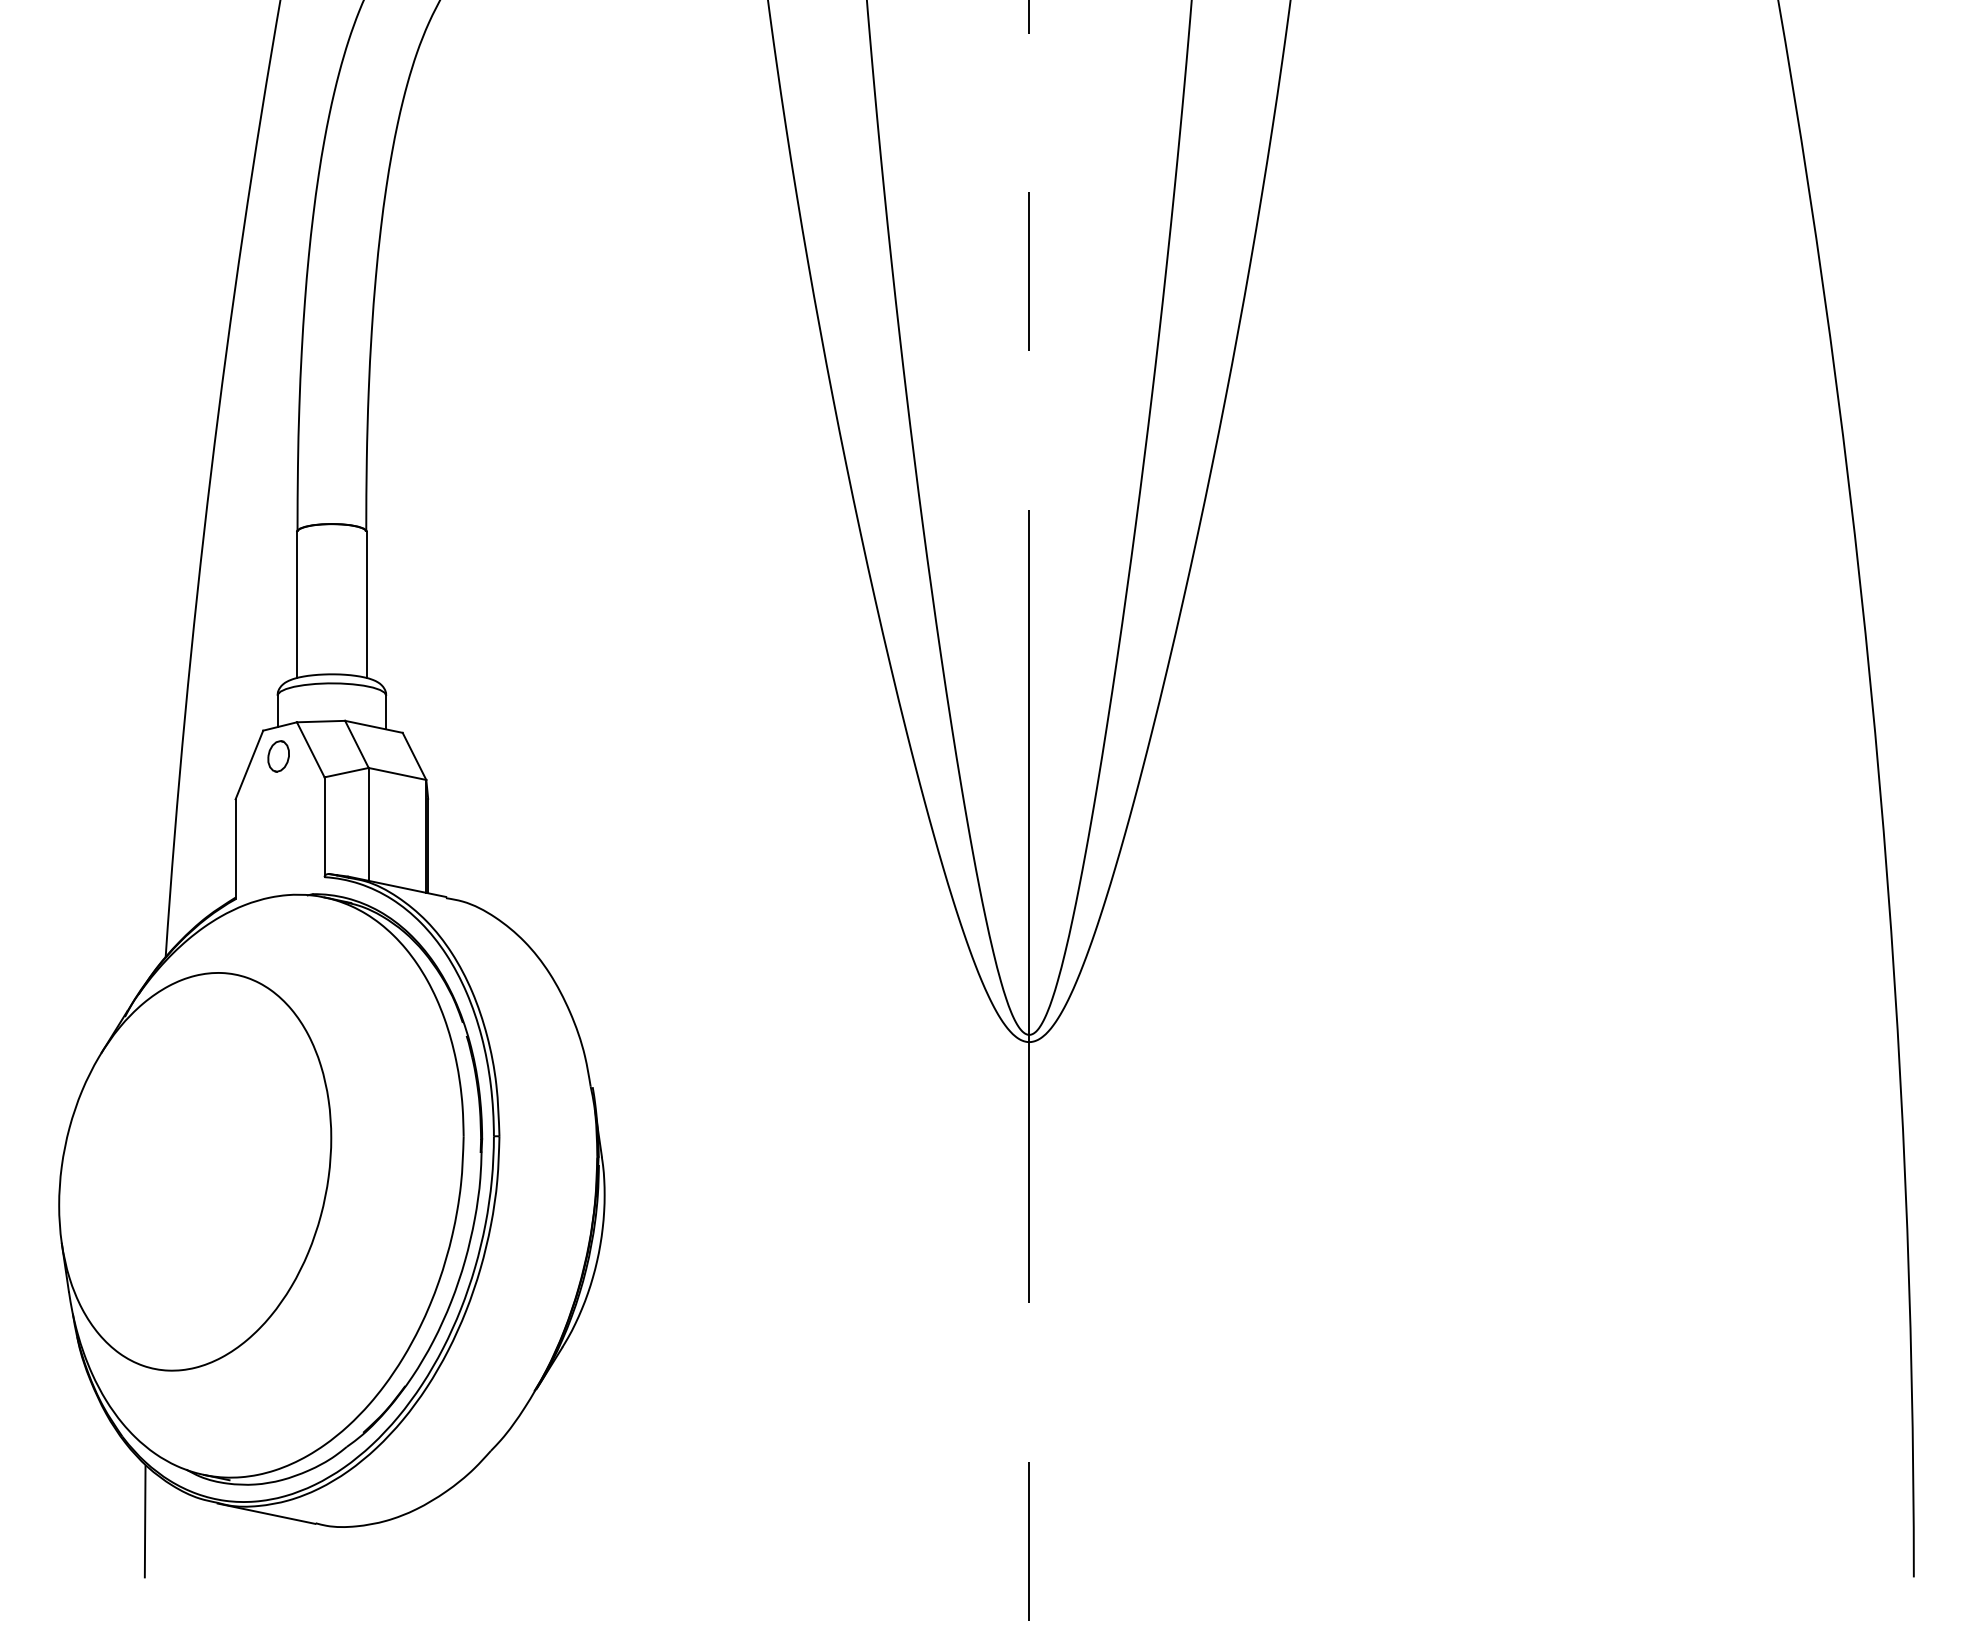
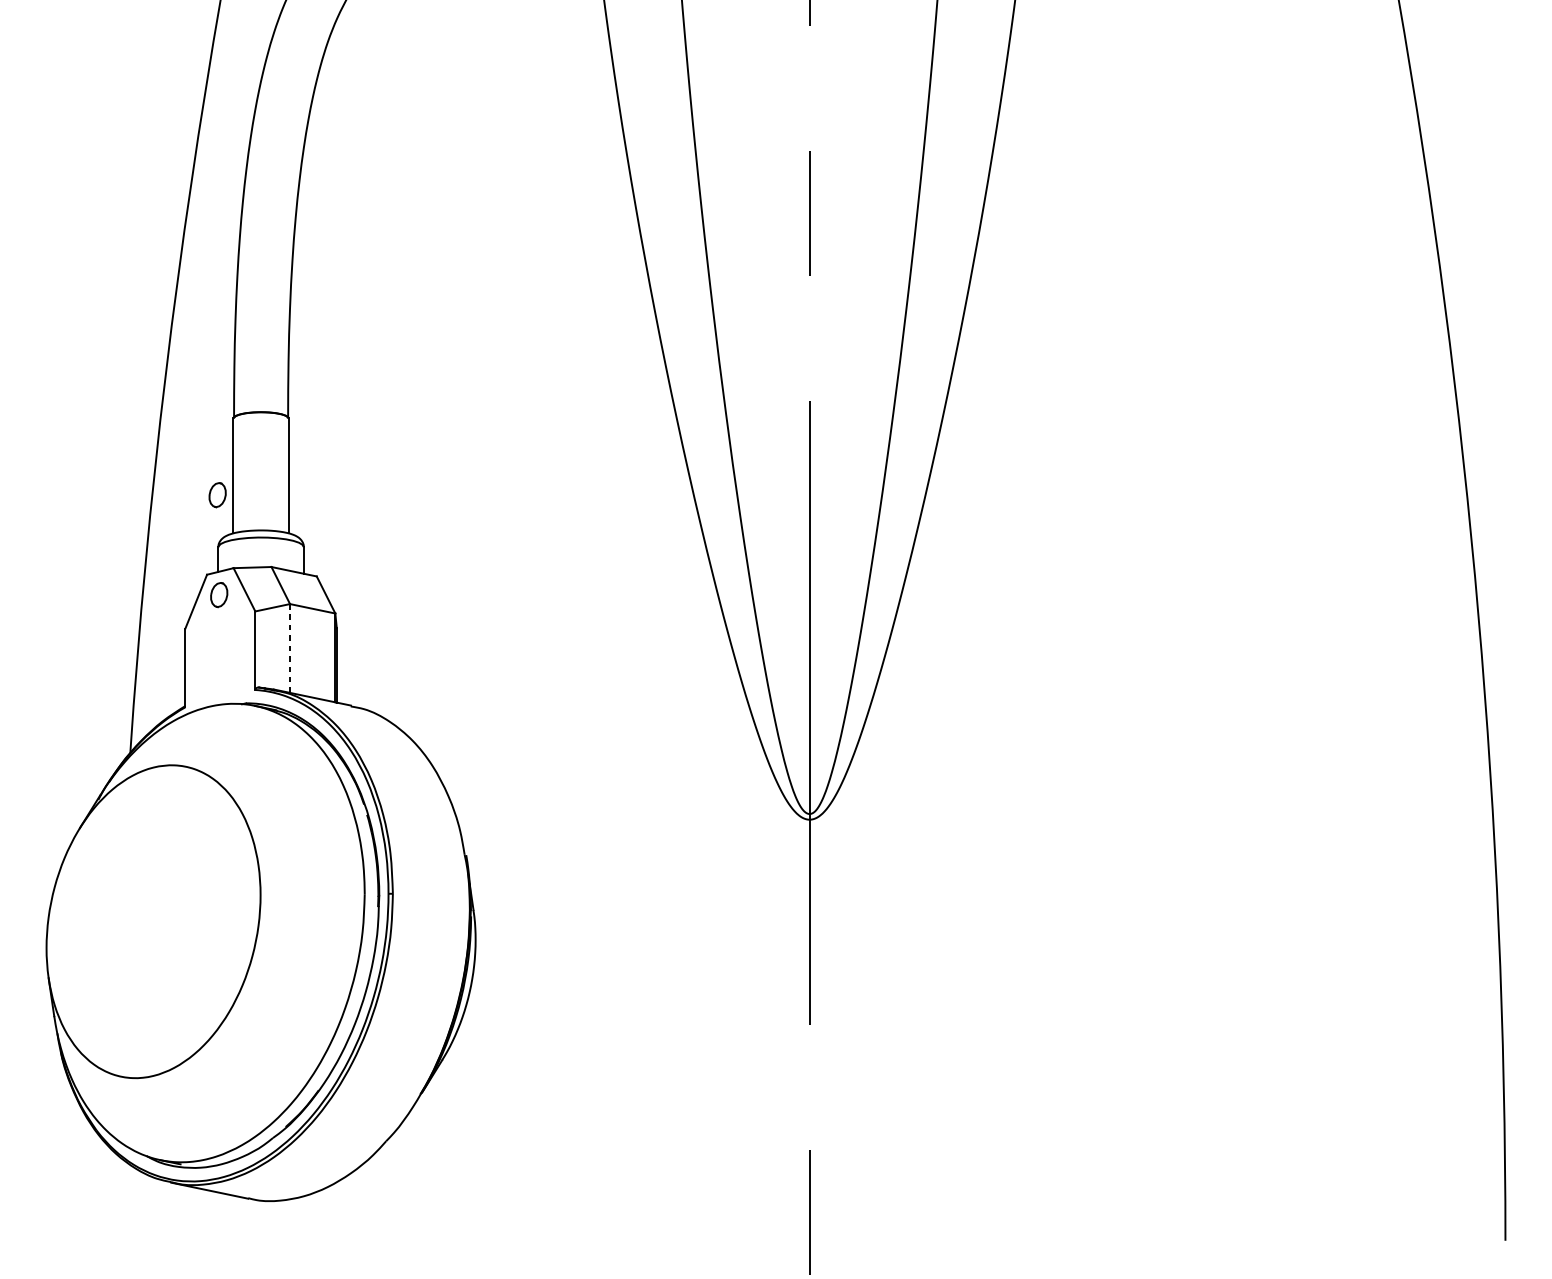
part: (276, 629) -> (217, 495), added
line: (368, 823) -> (289, 647), solid -> dashed
line: (144, 1521) -> (113, 1196), removed

